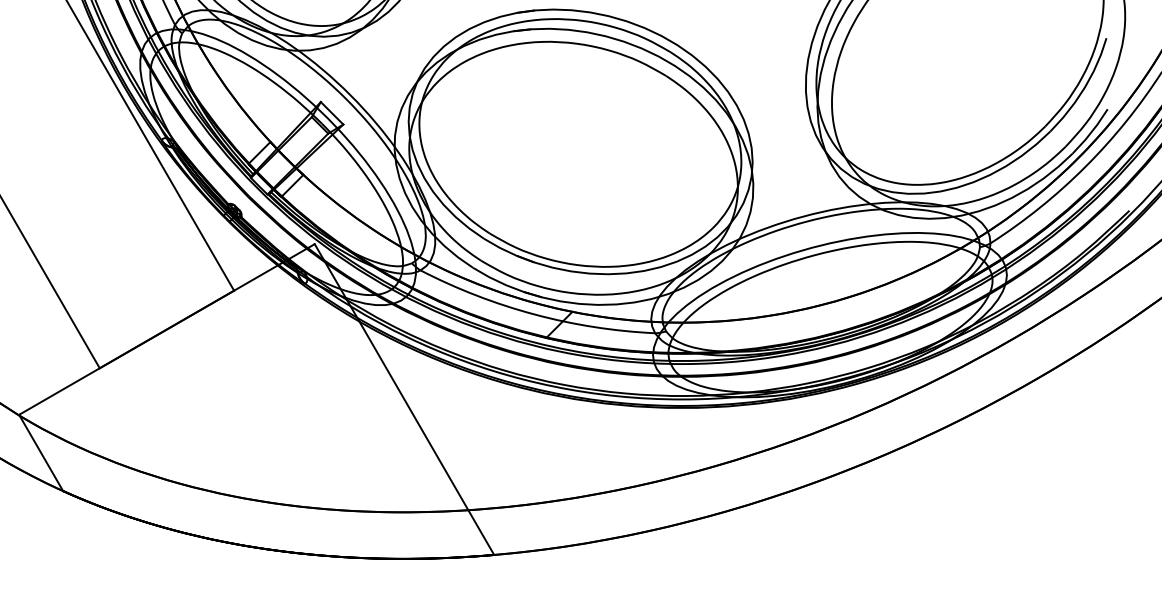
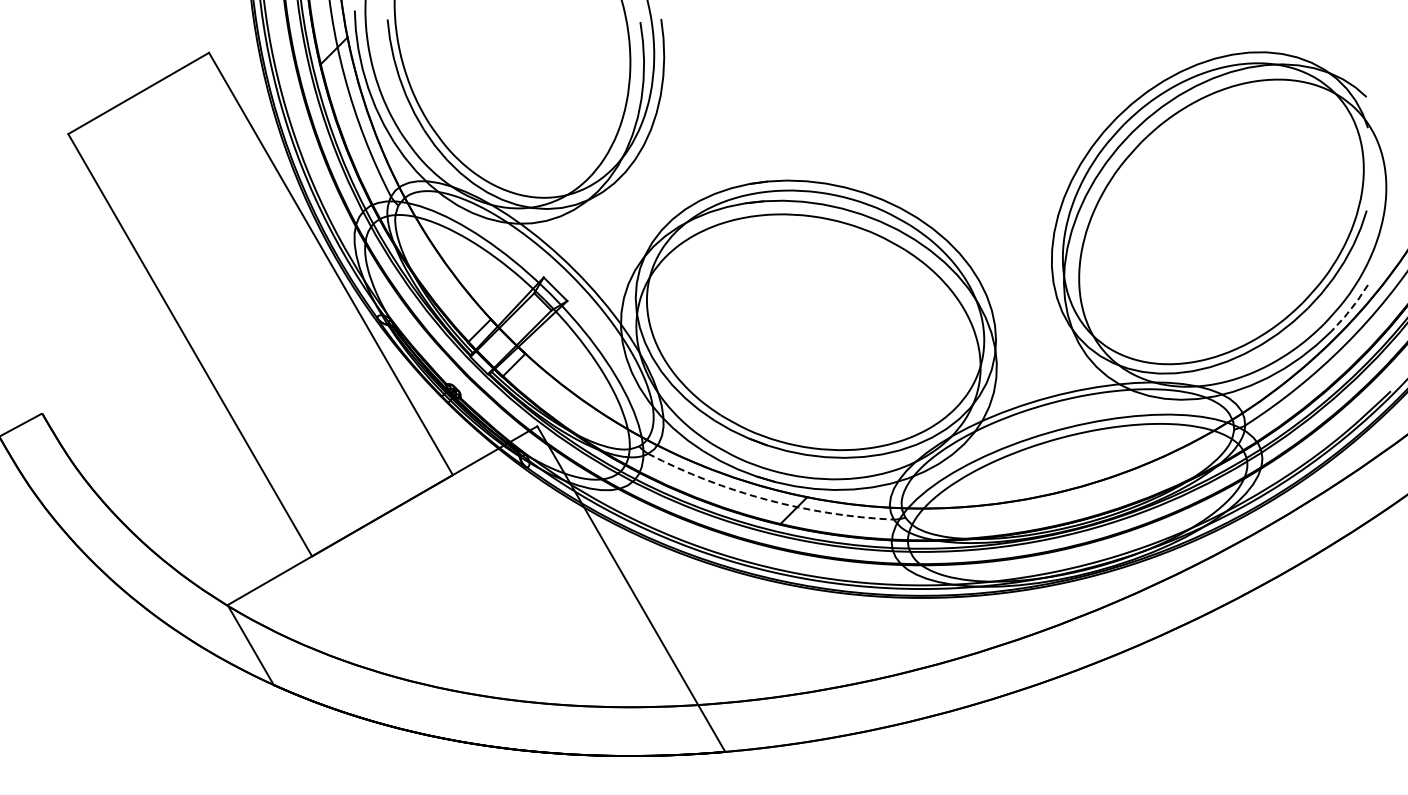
line: (1090, 132) -> (1350, 309), solid -> dashed
arc: (534, 314) -> (767, 499), solid -> dashed

